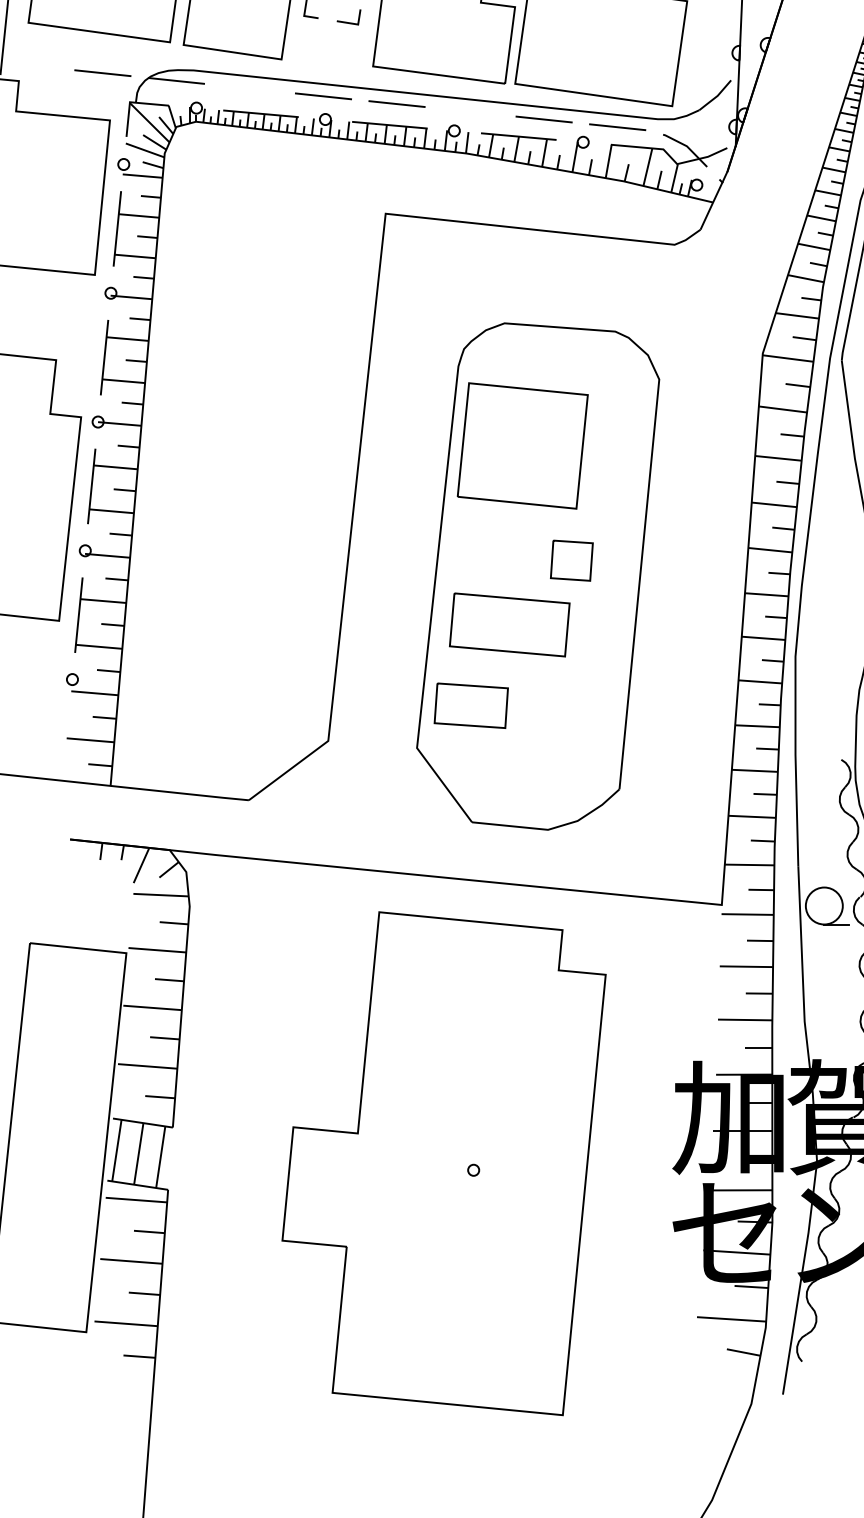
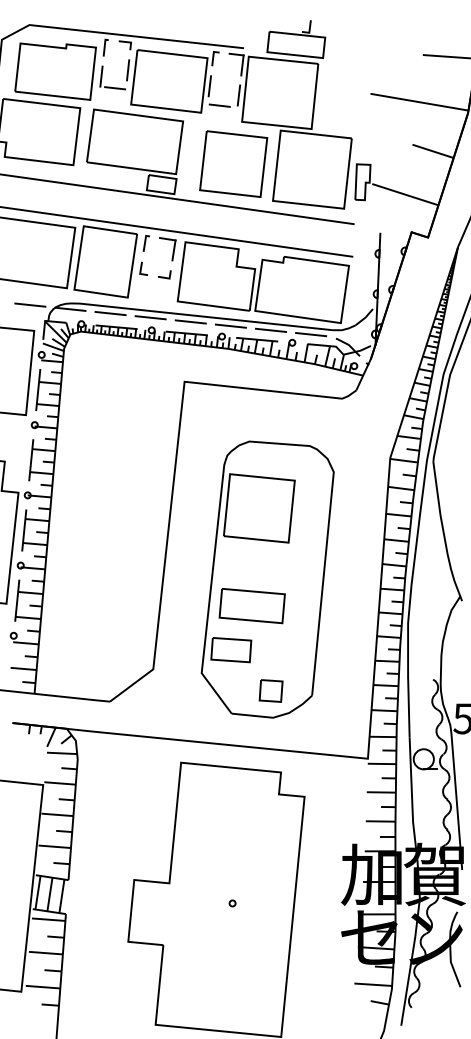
line: (249, 88) -> (110, 313), added
line: (469, 110) -> (230, 325), added
part: (570, 559) -> (270, 690), moved

